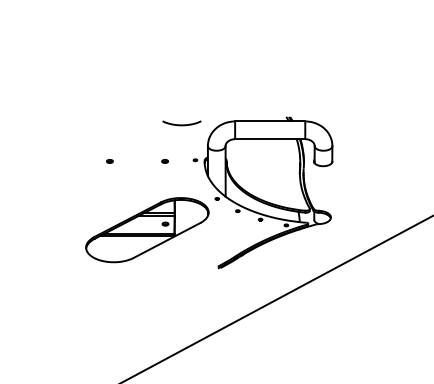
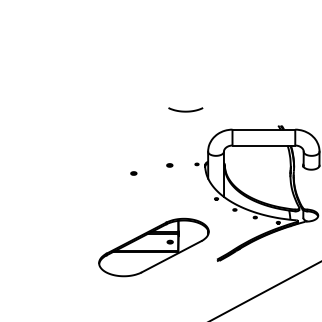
curve: (181, 124) -> (185, 110), moved
part: (109, 161) -> (133, 173), moved
part: (147, 230) -> (154, 247), moved

